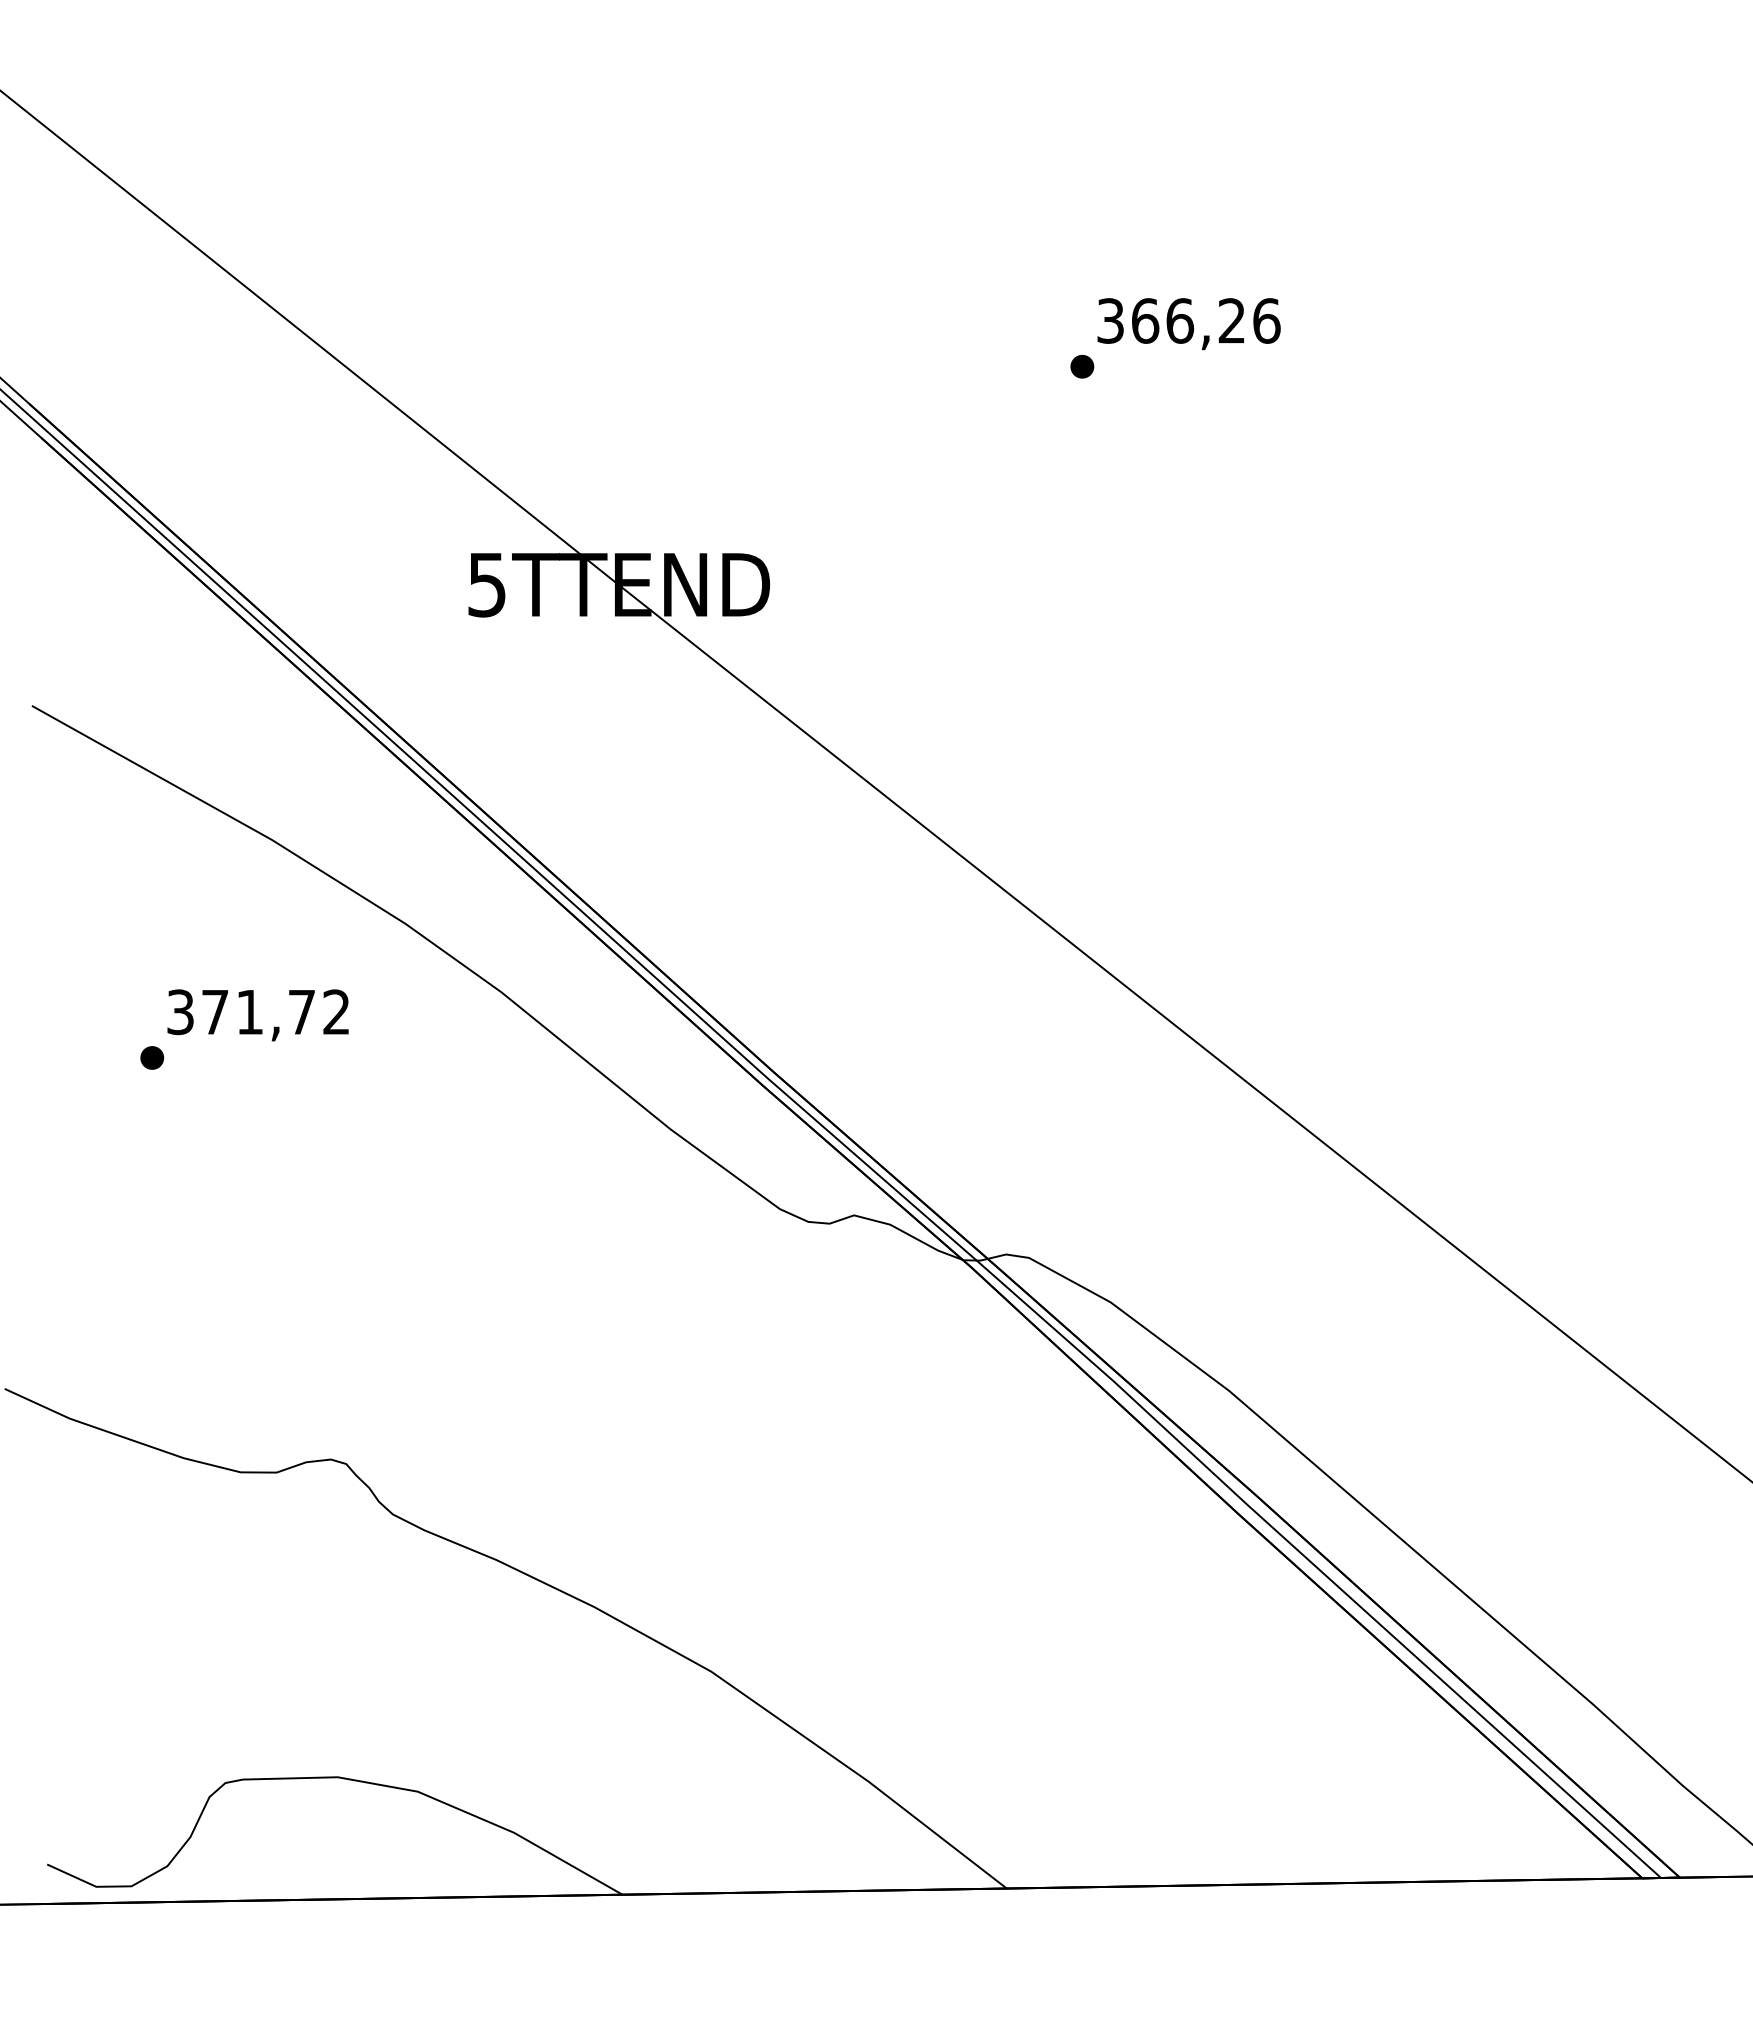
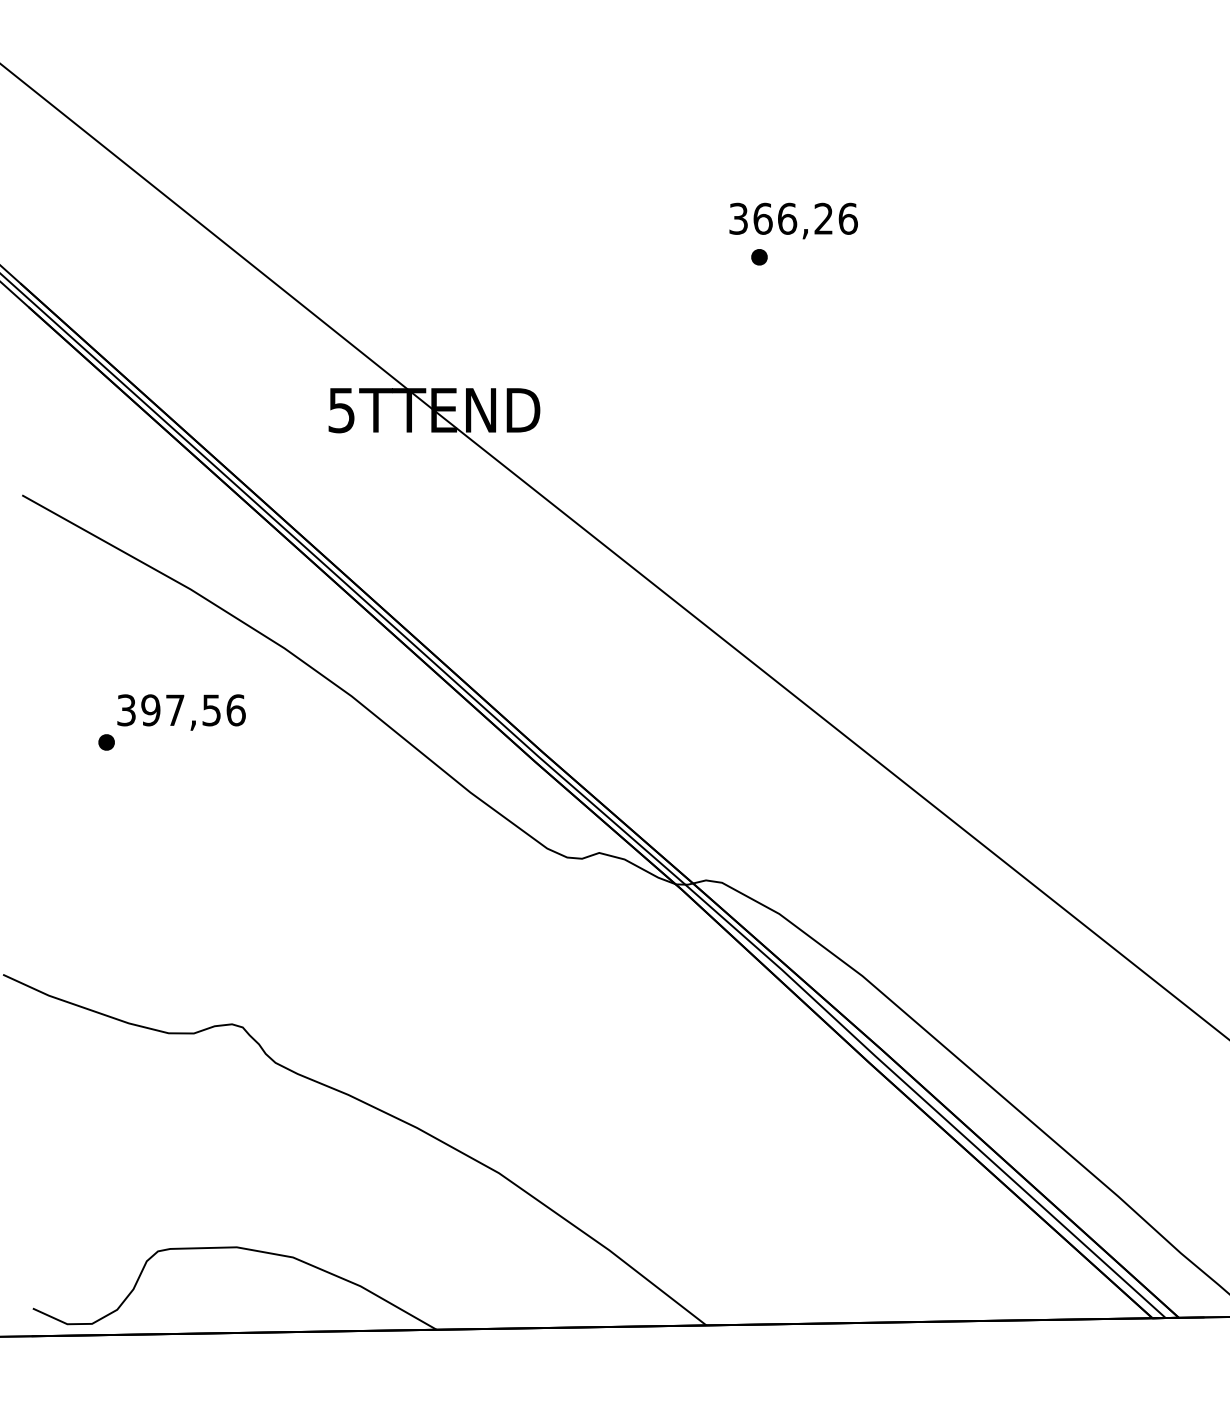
text: (1188, 324) -> (793, 221), moved
text: (275, 1012) -> (193, 710), 371,72 -> 397,56

